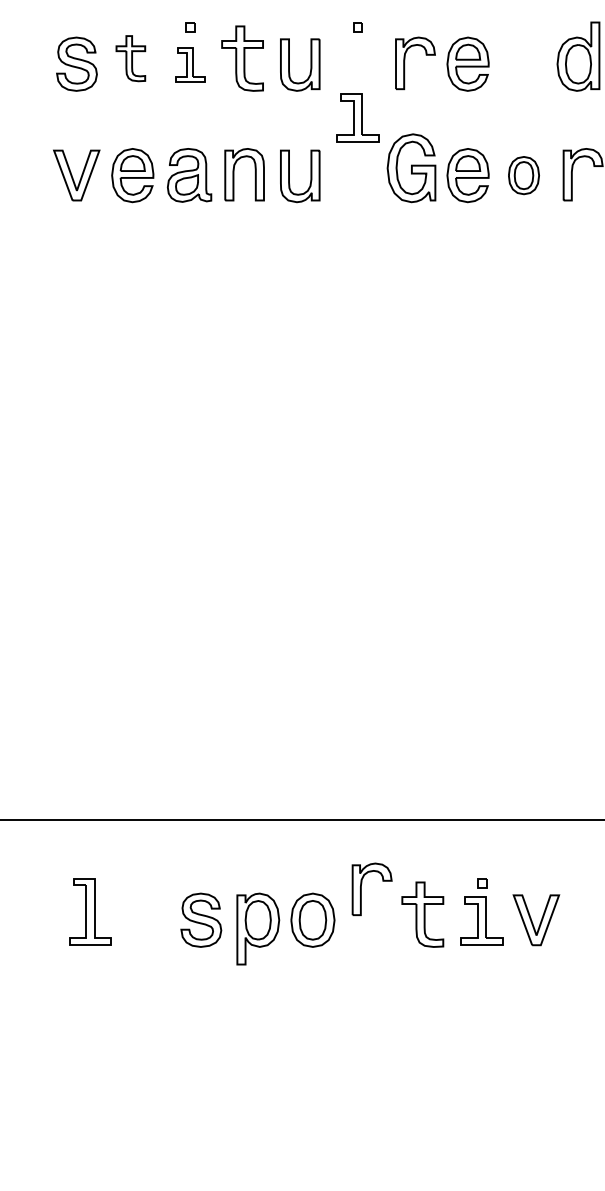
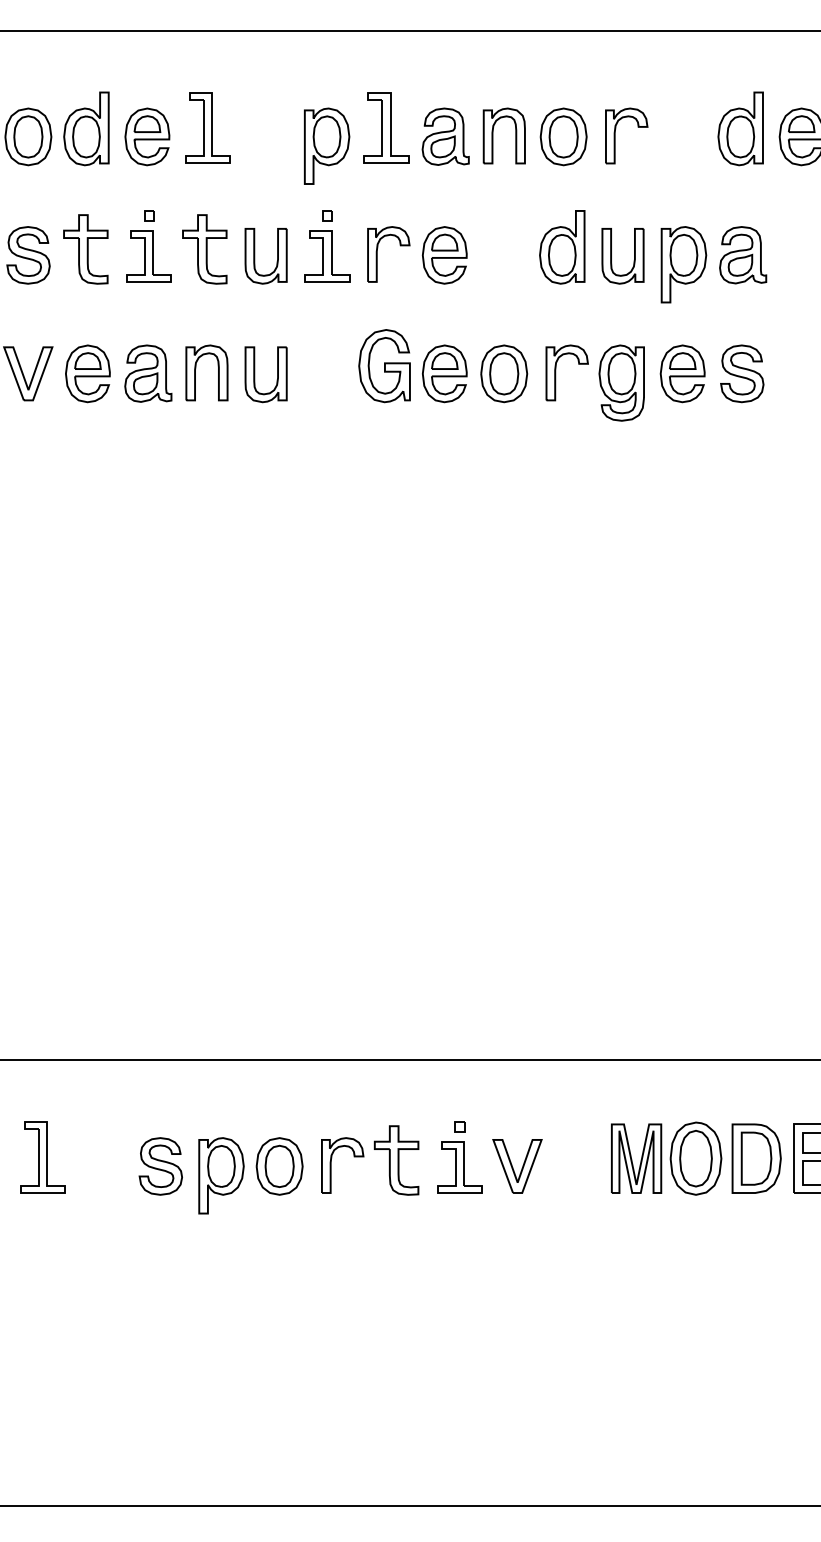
part: (130, 58) -> (85, 249), size x1.43
part: (189, 65) -> (148, 256), size x1.43
part: (357, 117) -> (327, 256), moved
part: (524, 175) -> (504, 373), size x1.43
part: (361, 889) -> (331, 1165), moved

